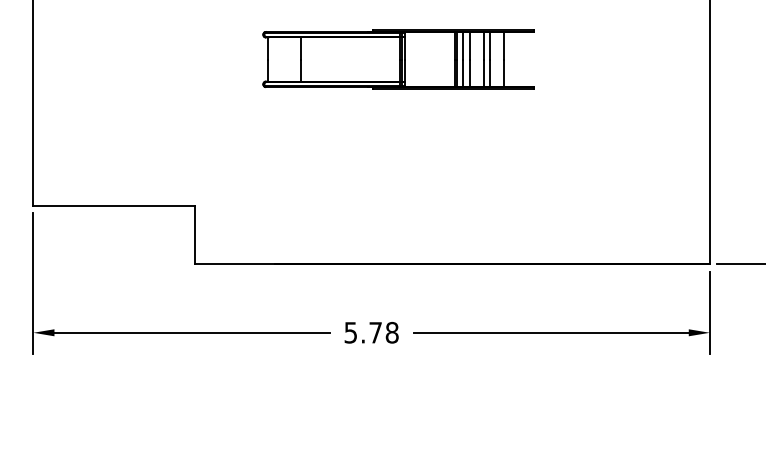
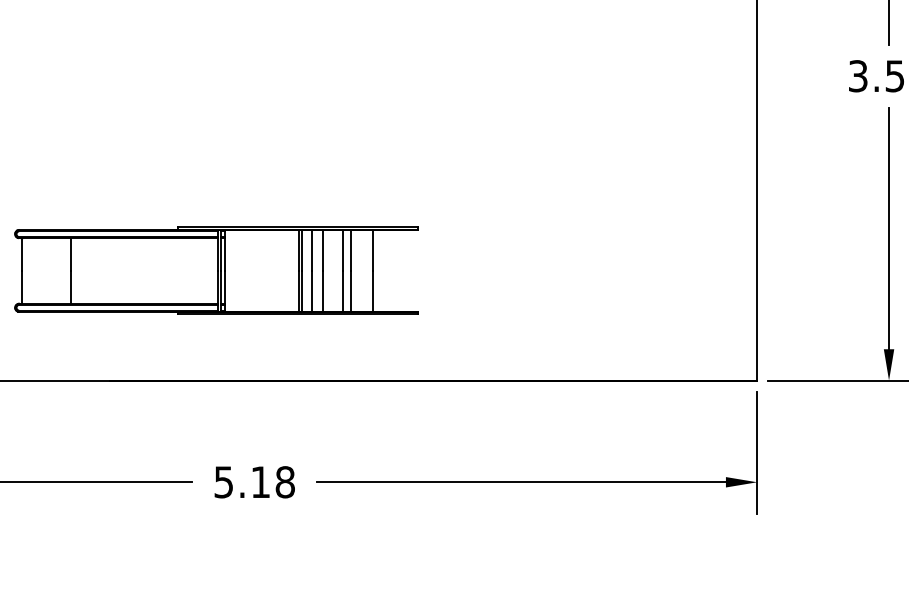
part: (398, 59) -> (215, 270), moved
text: (375, 332) -> (260, 481), 5.78 -> 5.18

